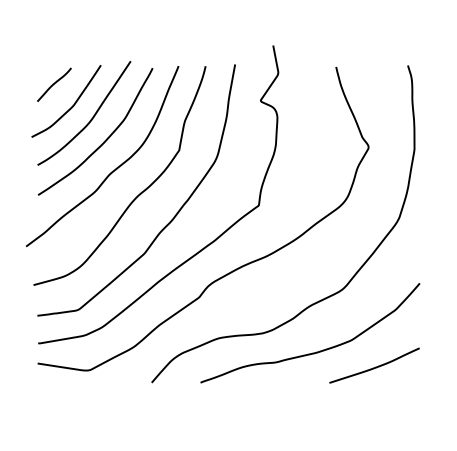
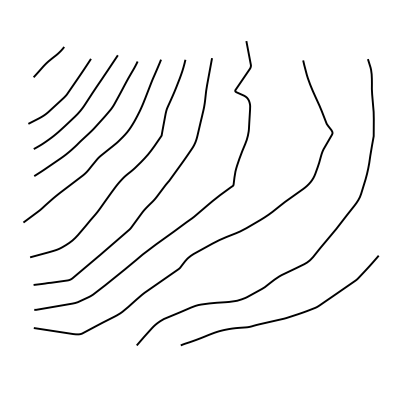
curve: (54, 84) -> (48, 61), moved
curve: (375, 366) -> (338, 330), removed

